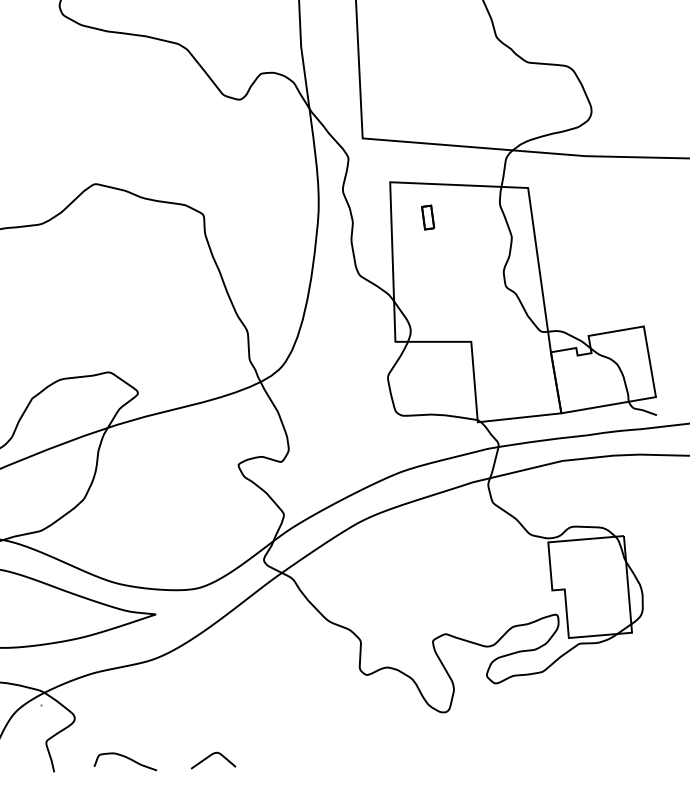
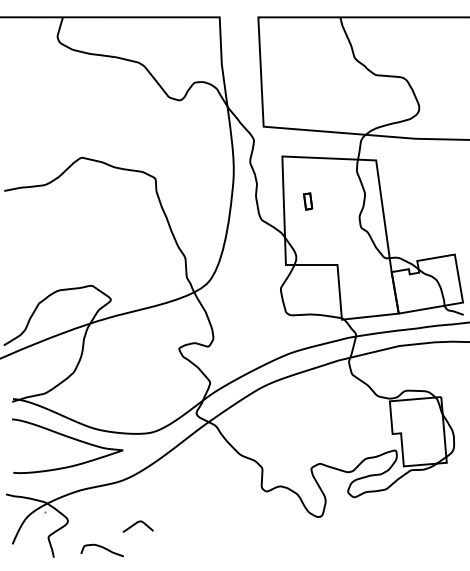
part: (428, 217) -> (308, 201), moved
curve: (210, 757) -> (136, 524), moved

